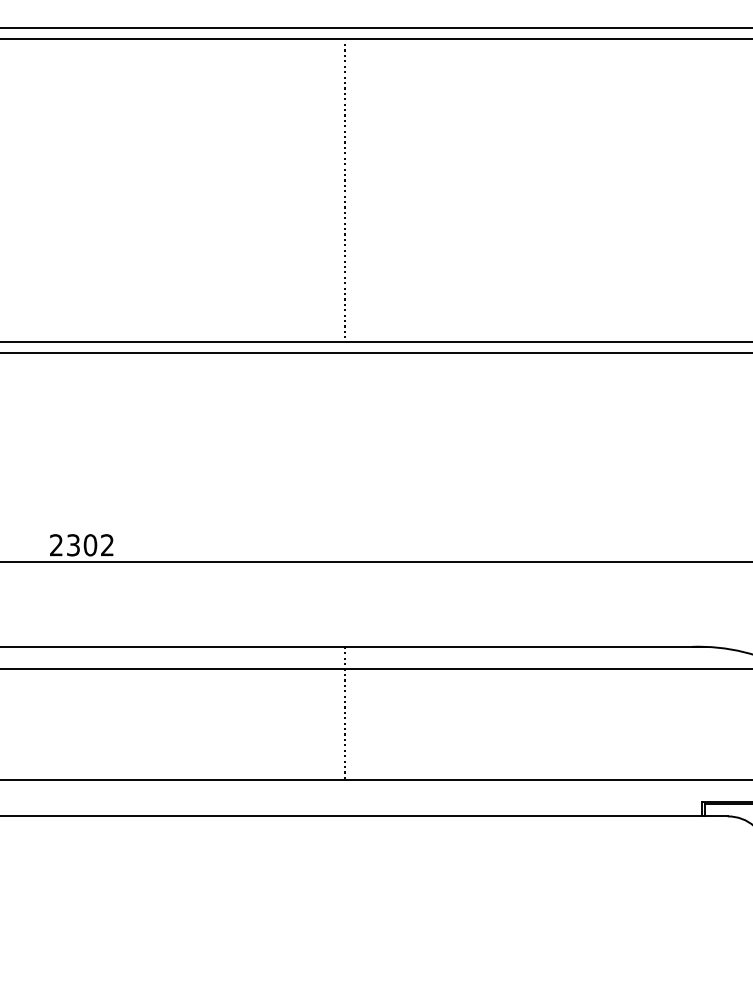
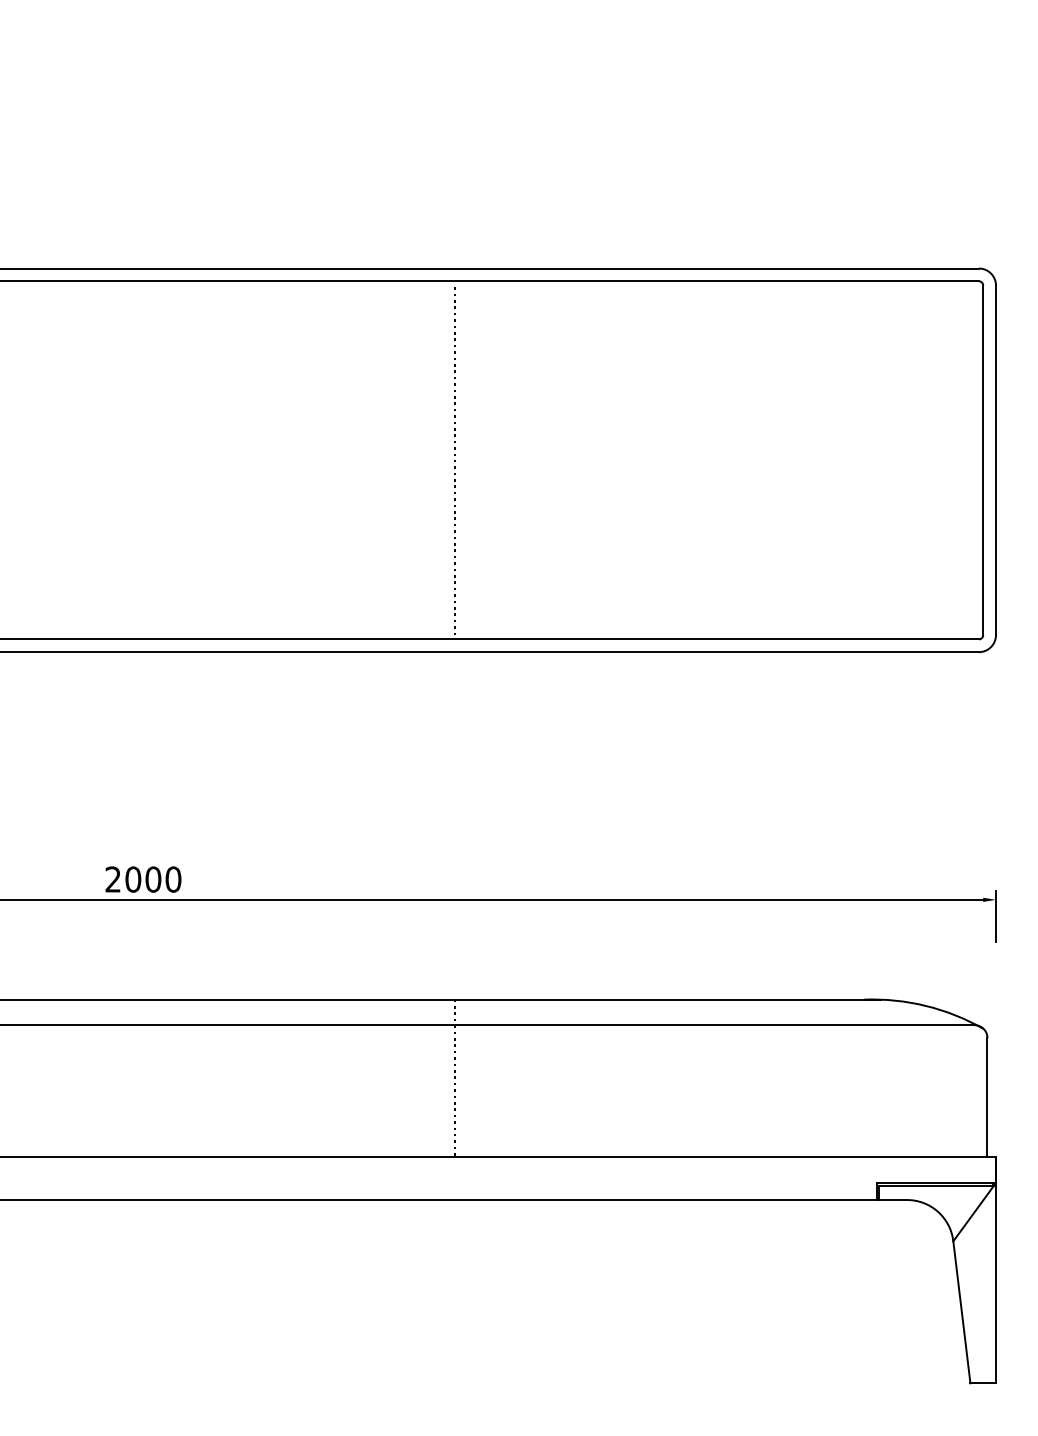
text: (90, 545) -> (153, 879), 2302 -> 2000

